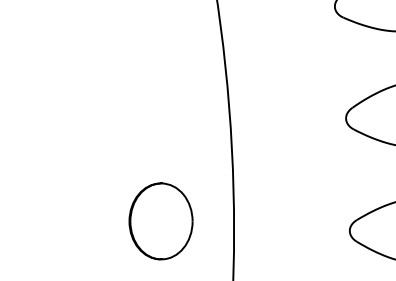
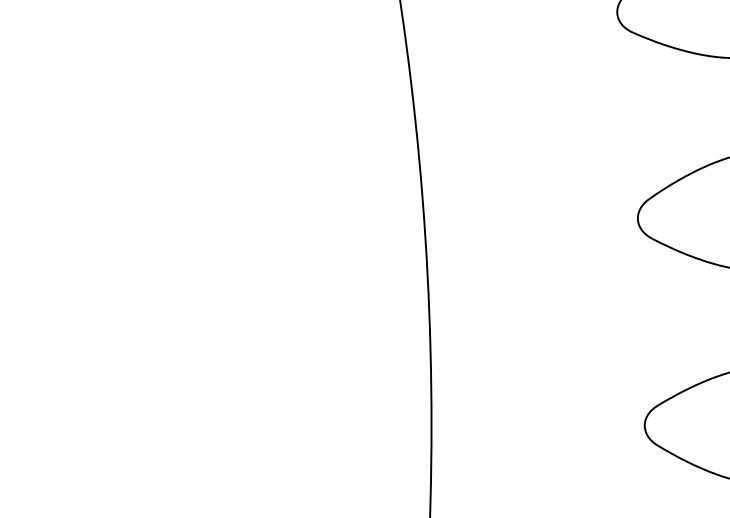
part: (160, 221) -> (295, 408), removed

